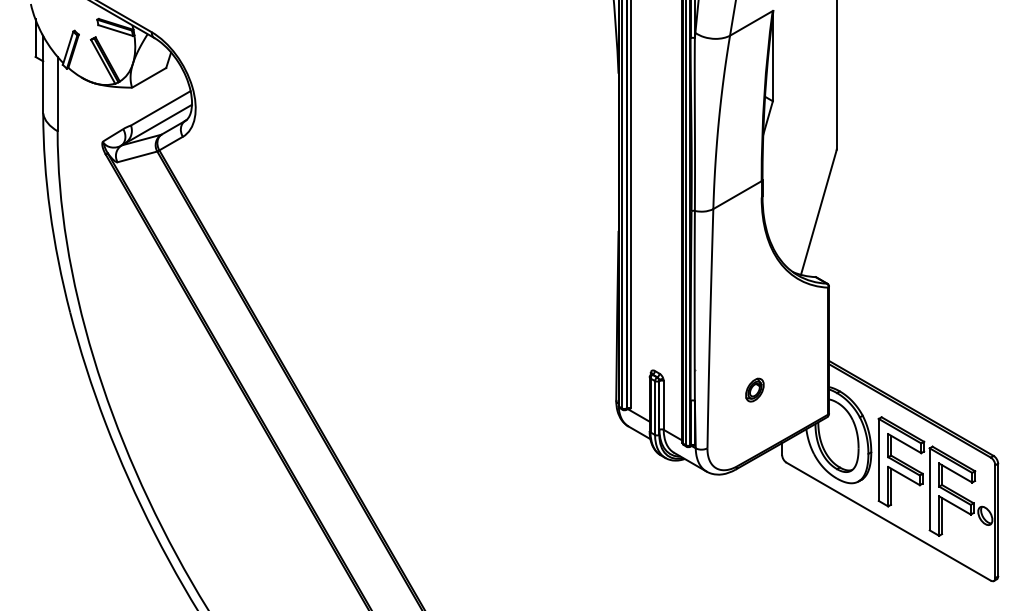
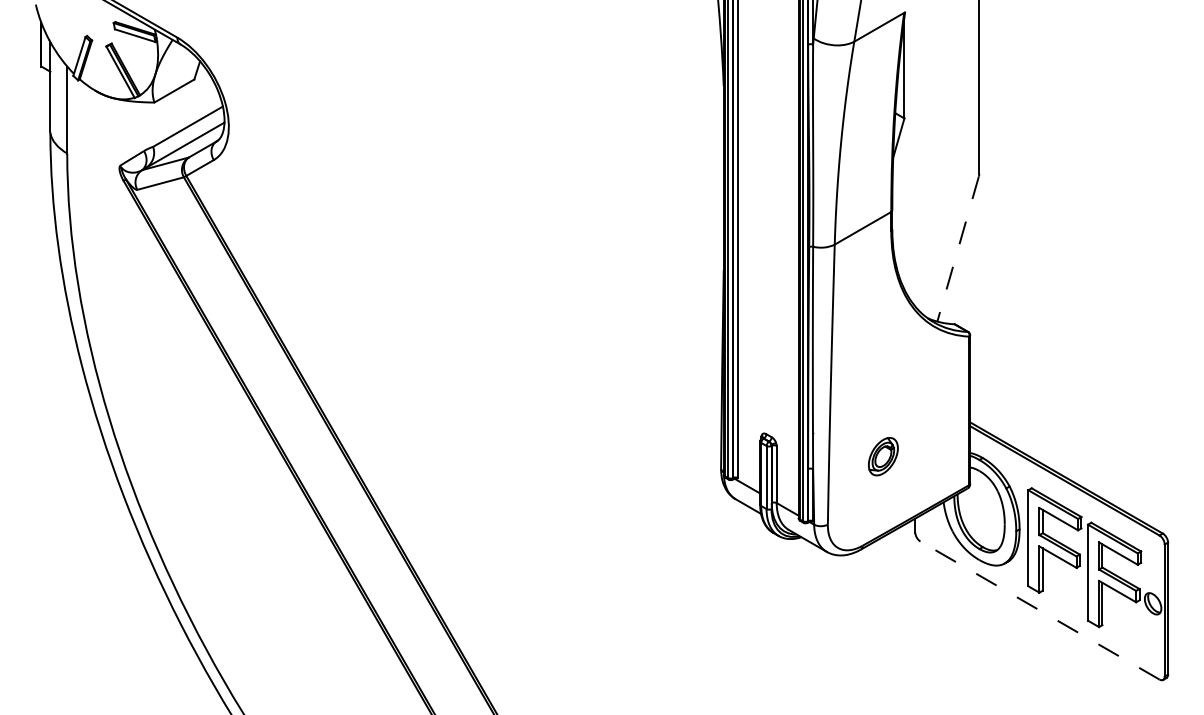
line: (818, 212) -> (957, 248), solid -> dashed
part: (754, 389) -> (882, 455), size x1.4
line: (888, 521) -> (1039, 610), solid -> dashed

